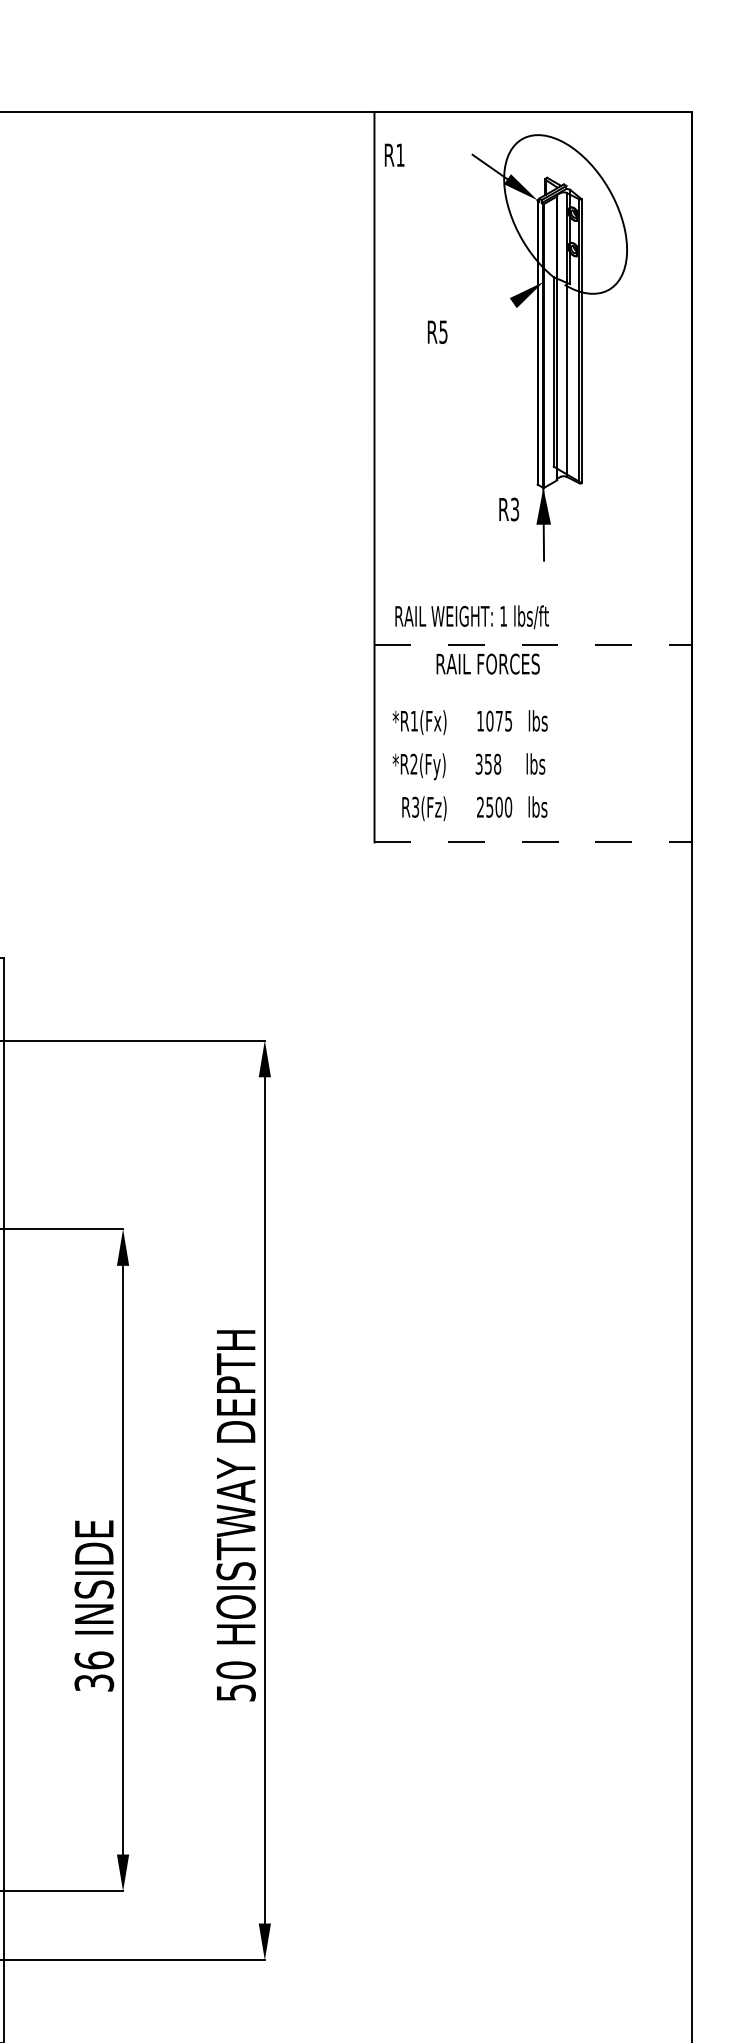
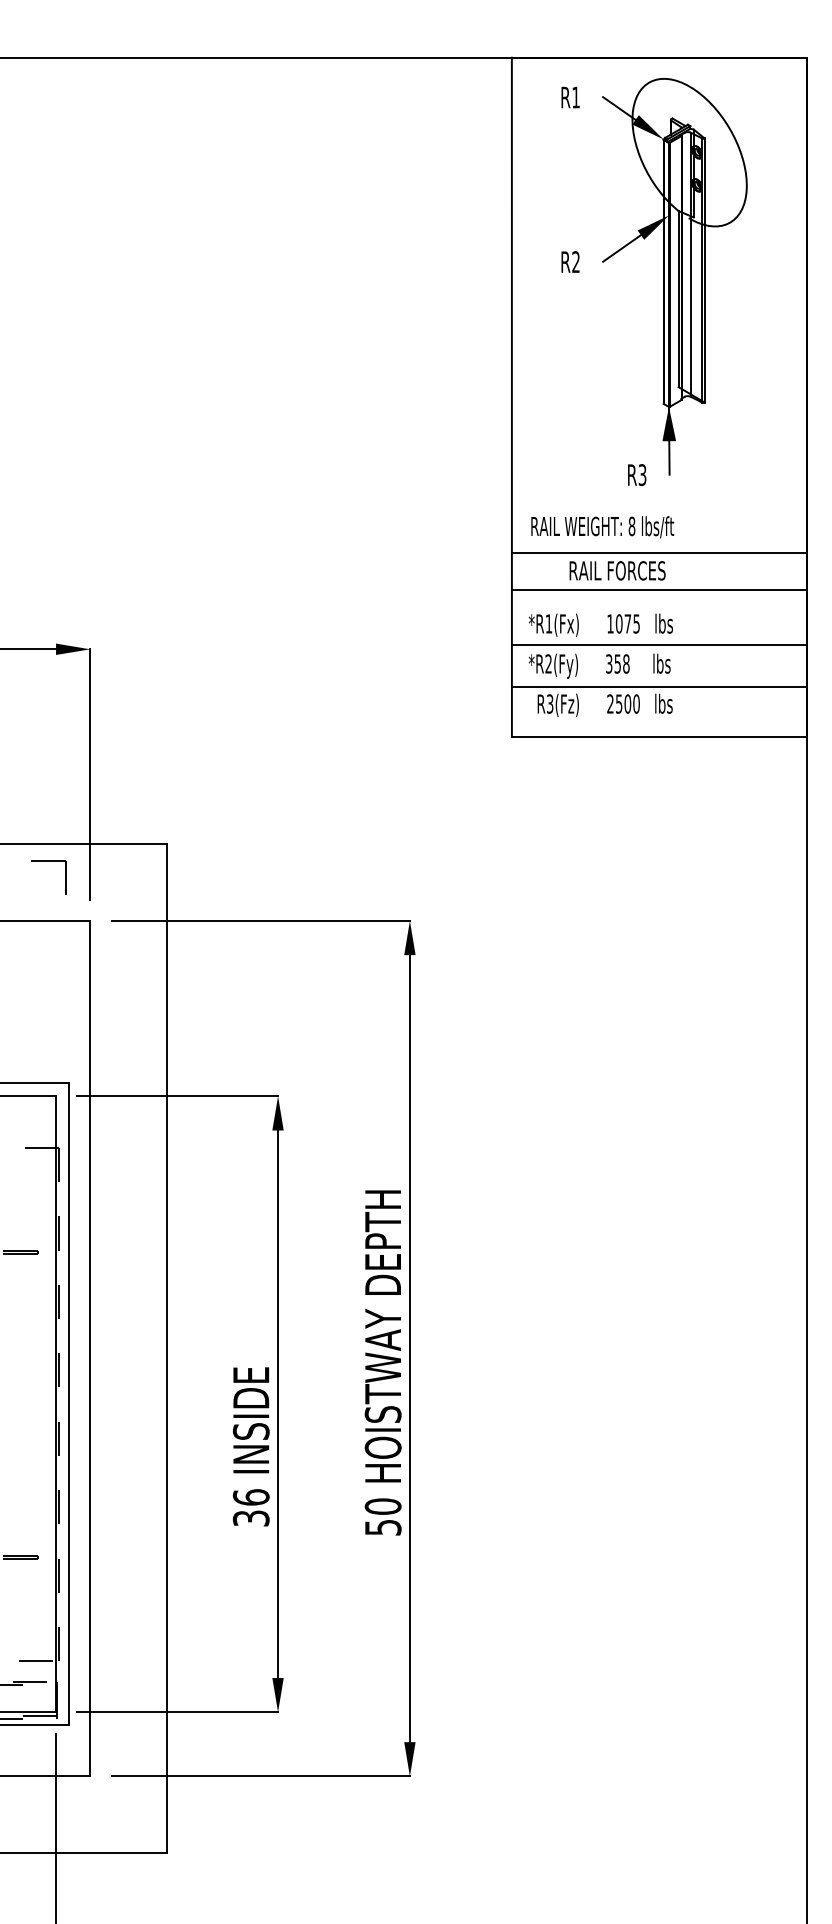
text: (394, 155) -> (570, 97), moved
line: (492, 317) -> (621, 248), added
text: (442, 332) -> (575, 262), R5 -> R2
text: (509, 509) -> (637, 475), moved
text: (503, 616) -> (631, 526), 1 -> 8
line: (533, 645) -> (659, 553), dashed -> solid
line: (532, 685) -> (658, 590), added
line: (532, 743) -> (658, 644), added
line: (532, 788) -> (658, 686), added
line: (533, 842) -> (659, 736), dashed -> solid

